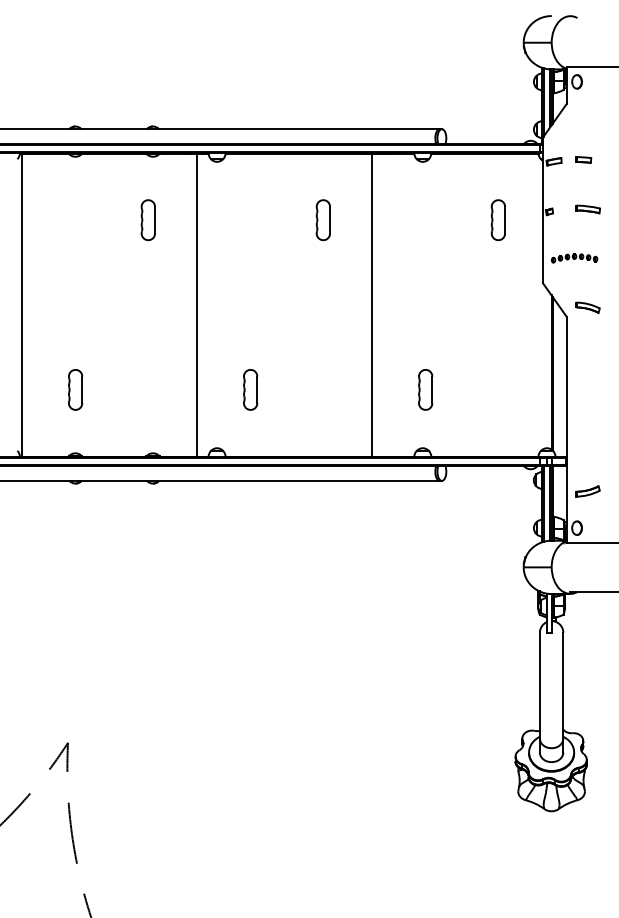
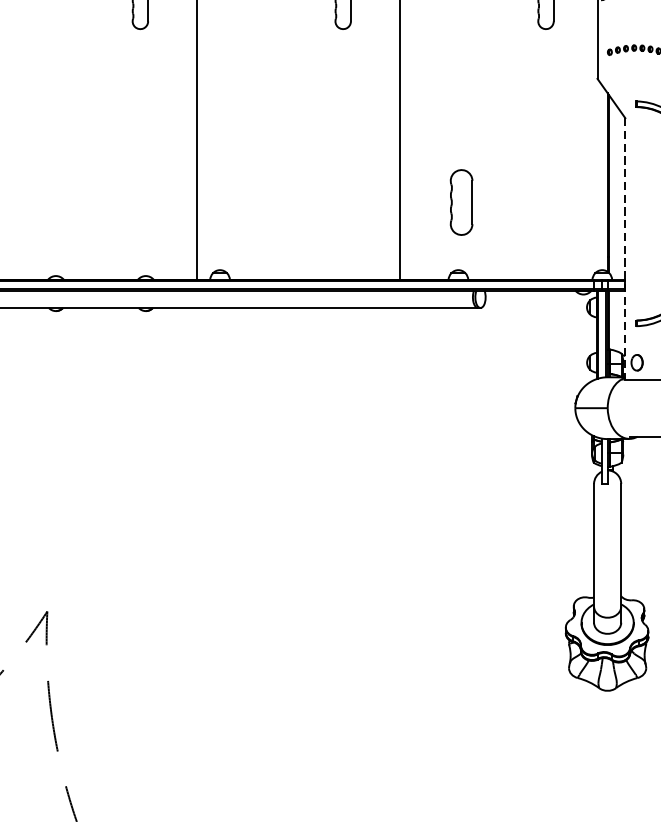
part: (75, 389) -> (56, 202), removed
part: (250, 389) -> (258, 202), removed
part: (425, 389) -> (461, 202), size x1.4
line: (566, 429) -> (624, 248), solid -> dashed

